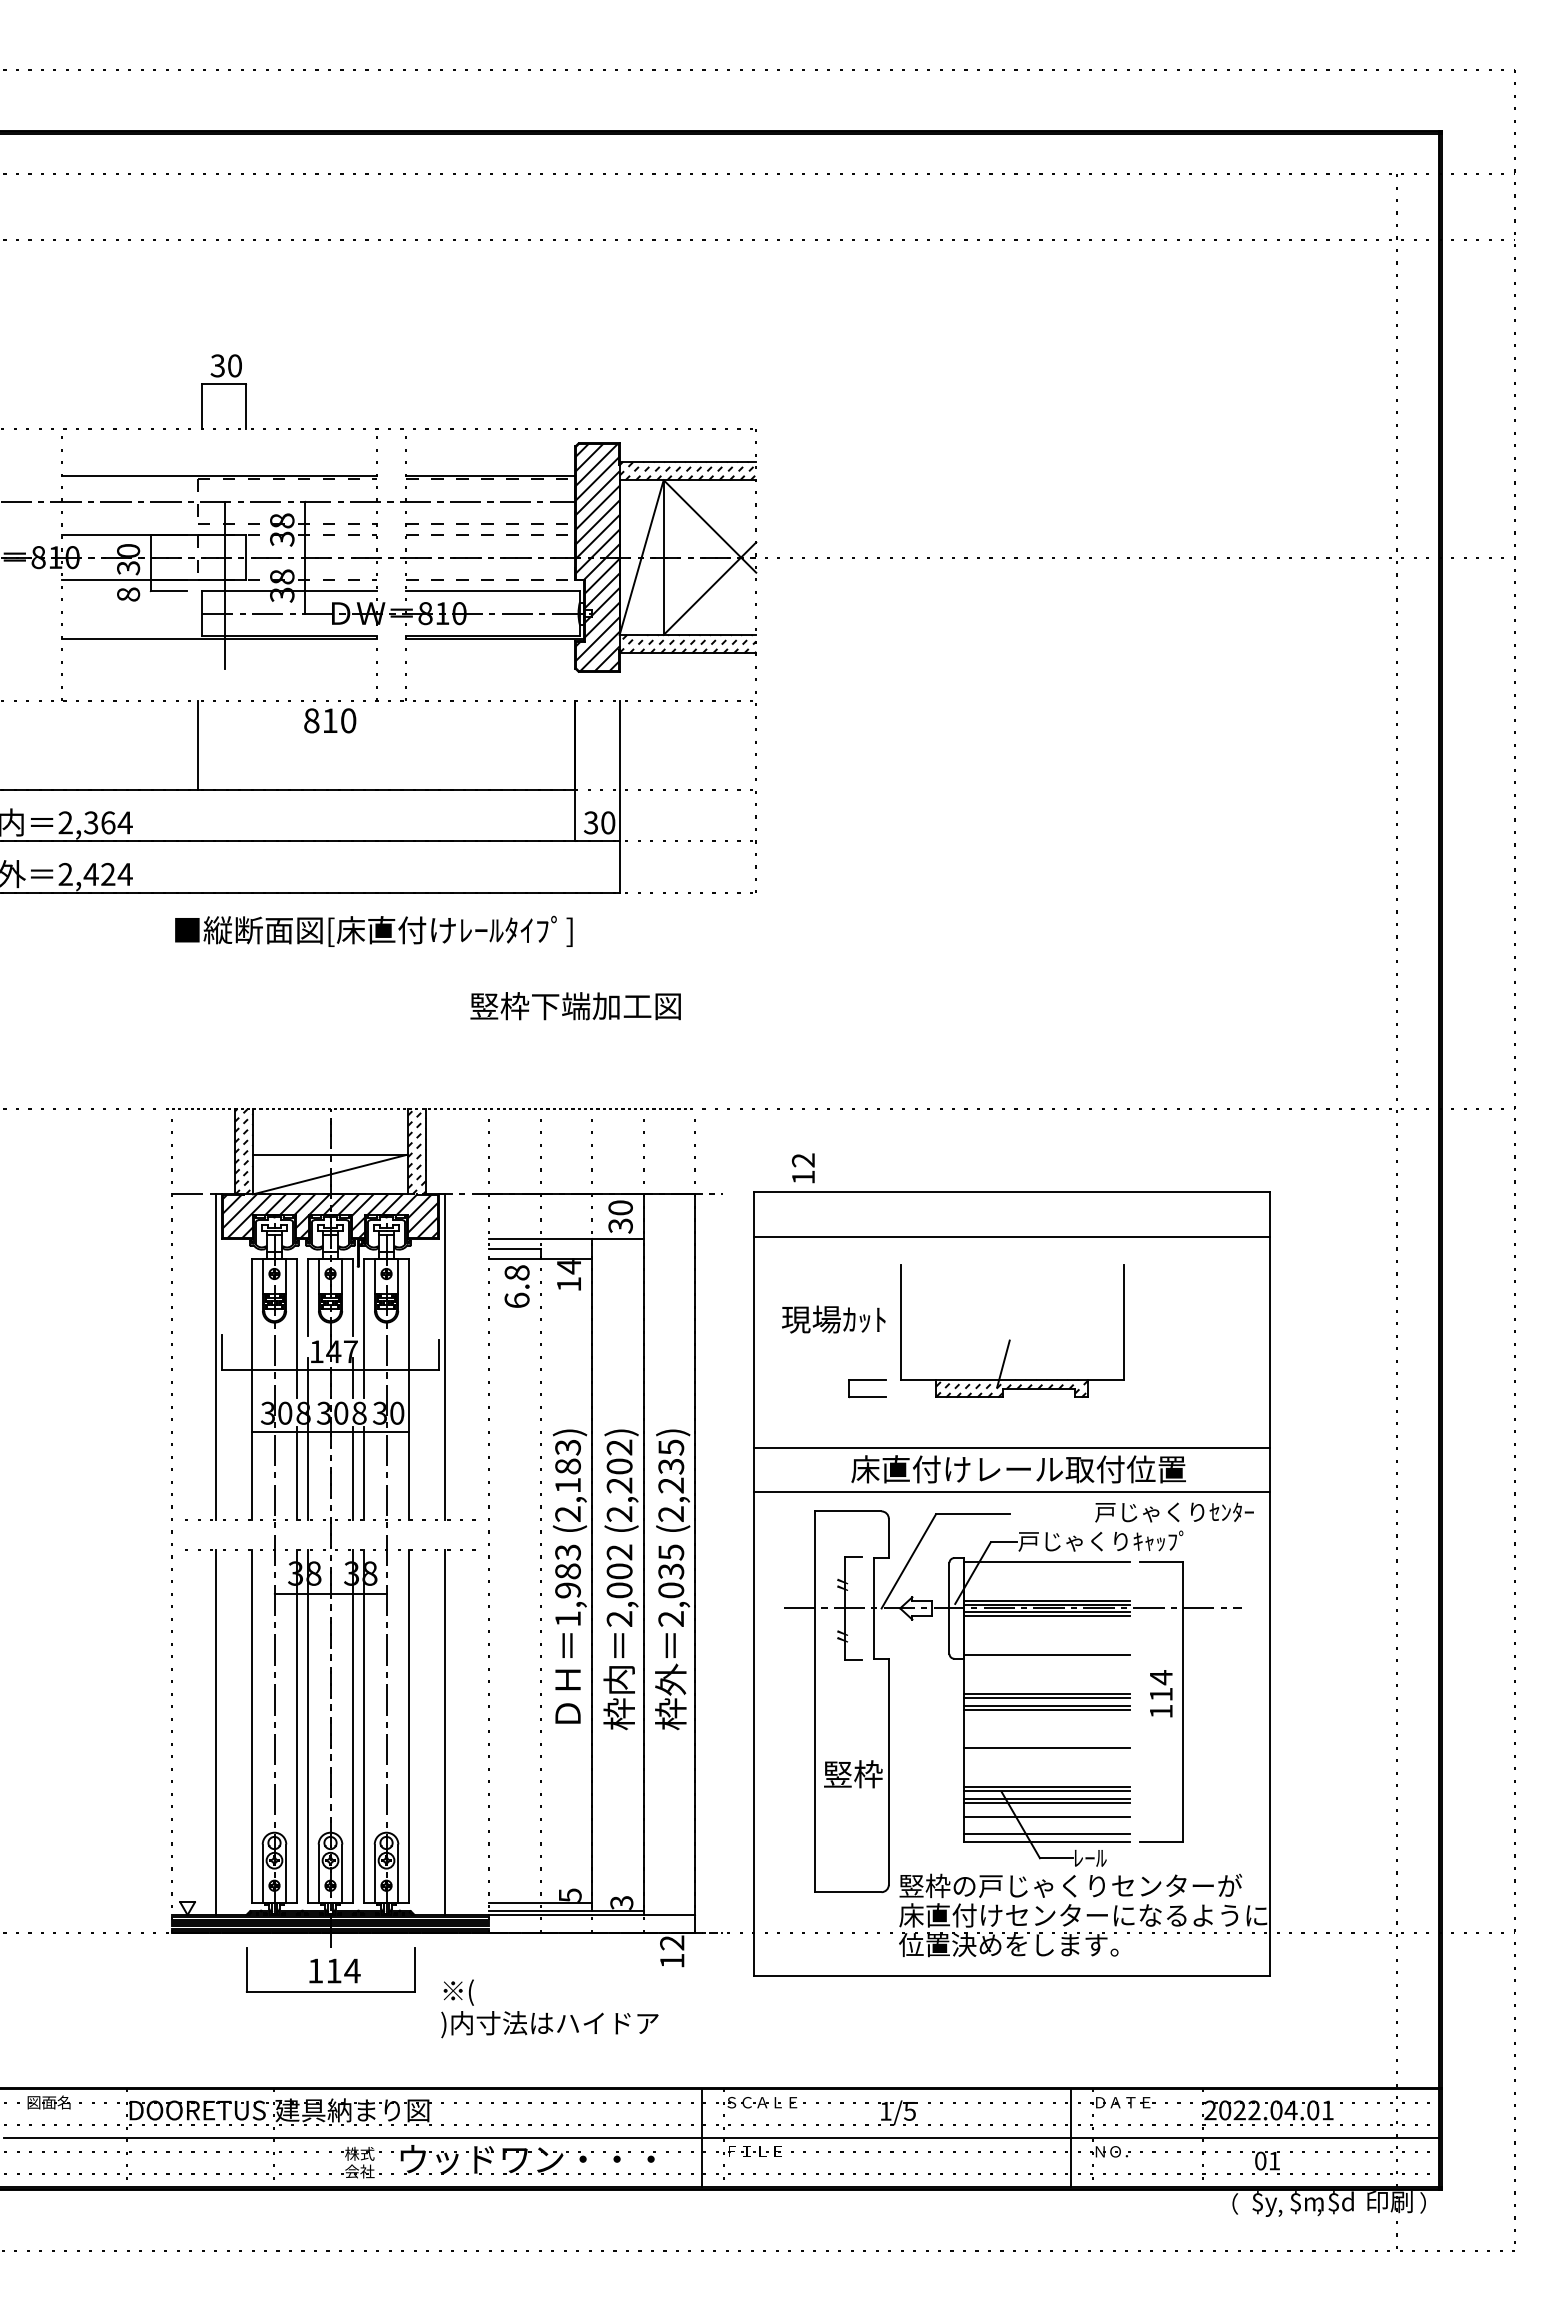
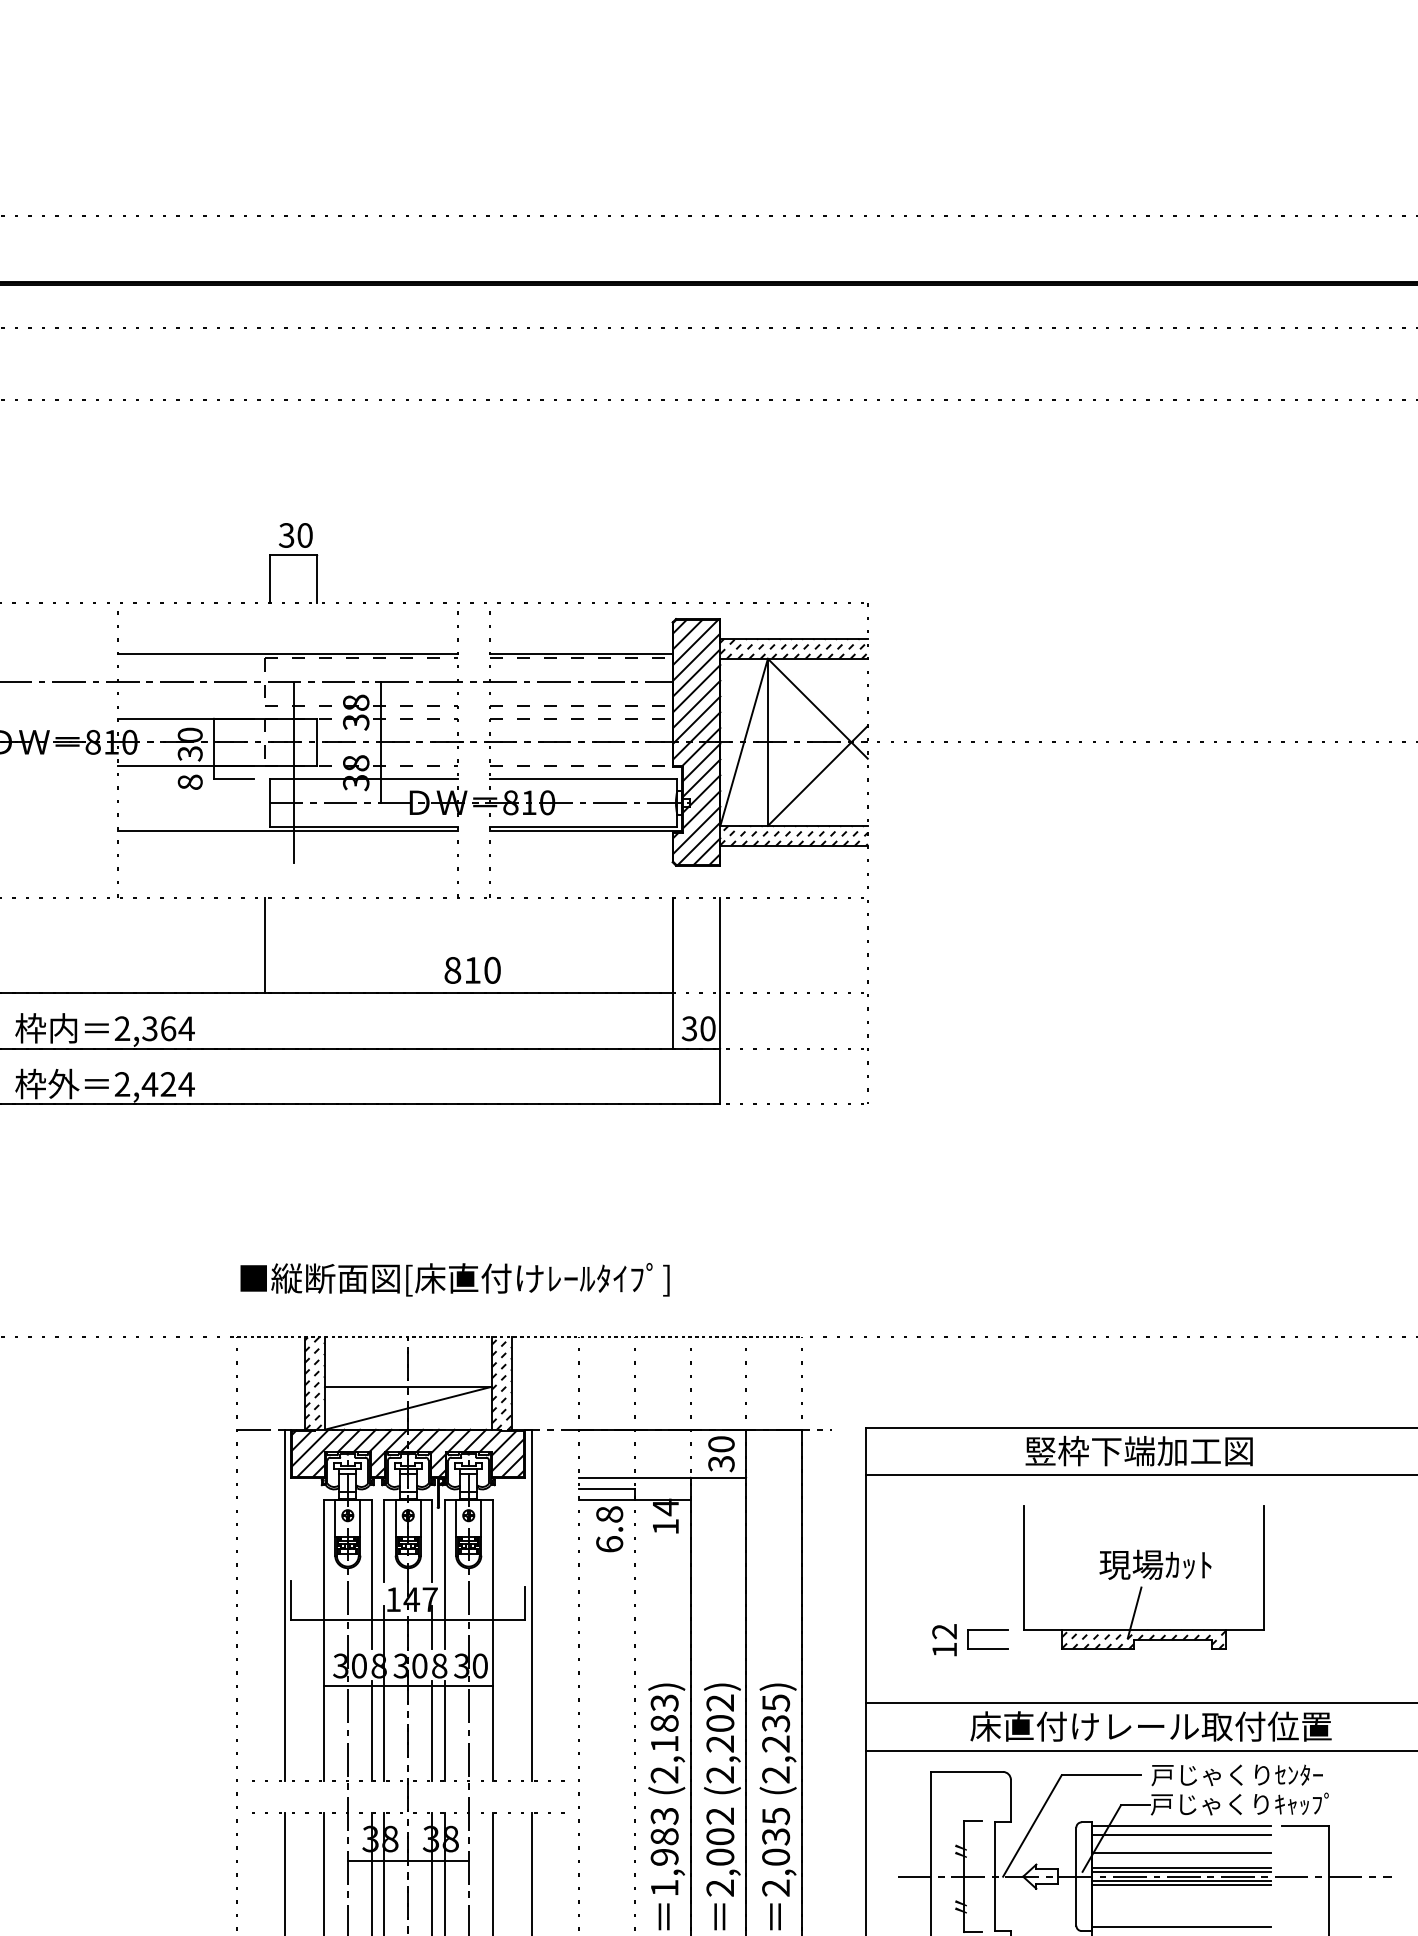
text: (330, 720) -> (473, 970), moved
text: (373, 930) -> (454, 1278), moved
text: (575, 1006) -> (1139, 1451), moved
text: (803, 1168) -> (944, 1640), moved
text: (833, 1319) -> (1155, 1564), moved
text: (1174, 1512) -> (1237, 1775), moved
line: (1046, 1569) -> (1181, 1834), added
line: (1046, 1586) -> (1181, 1853), added

